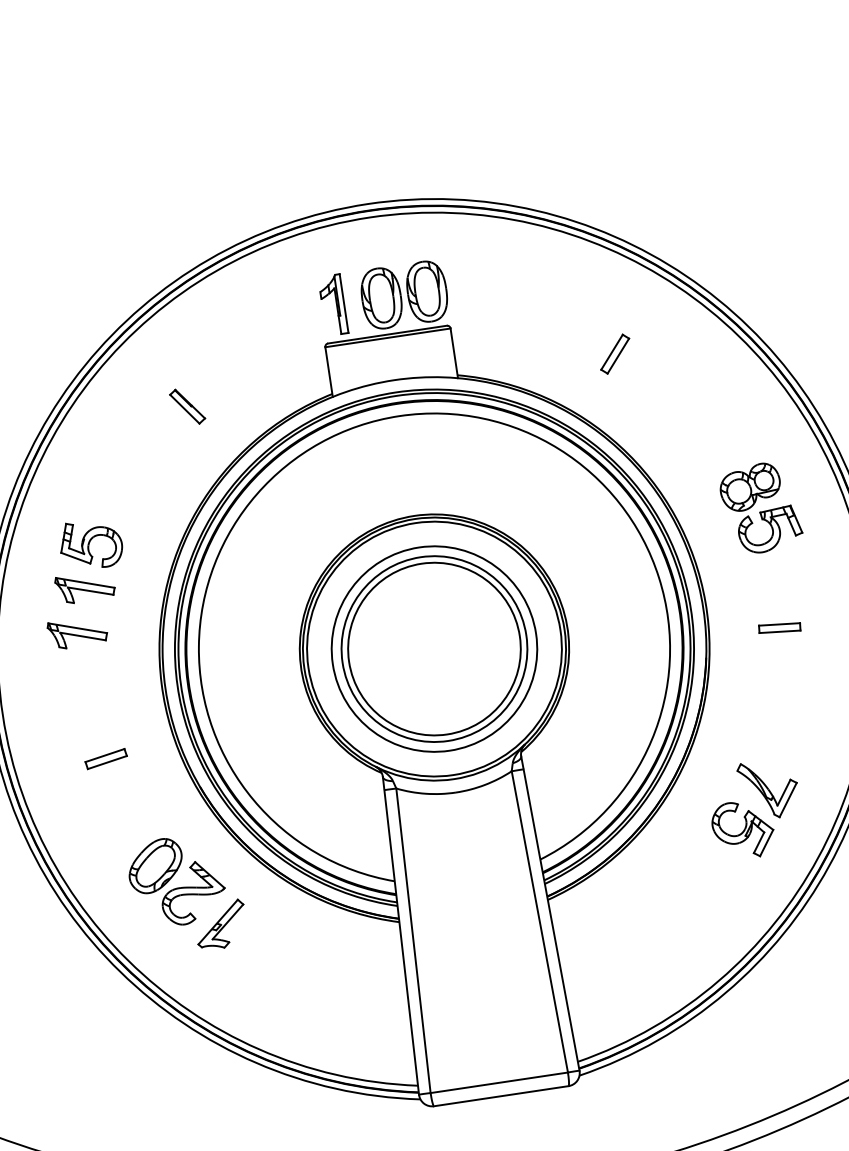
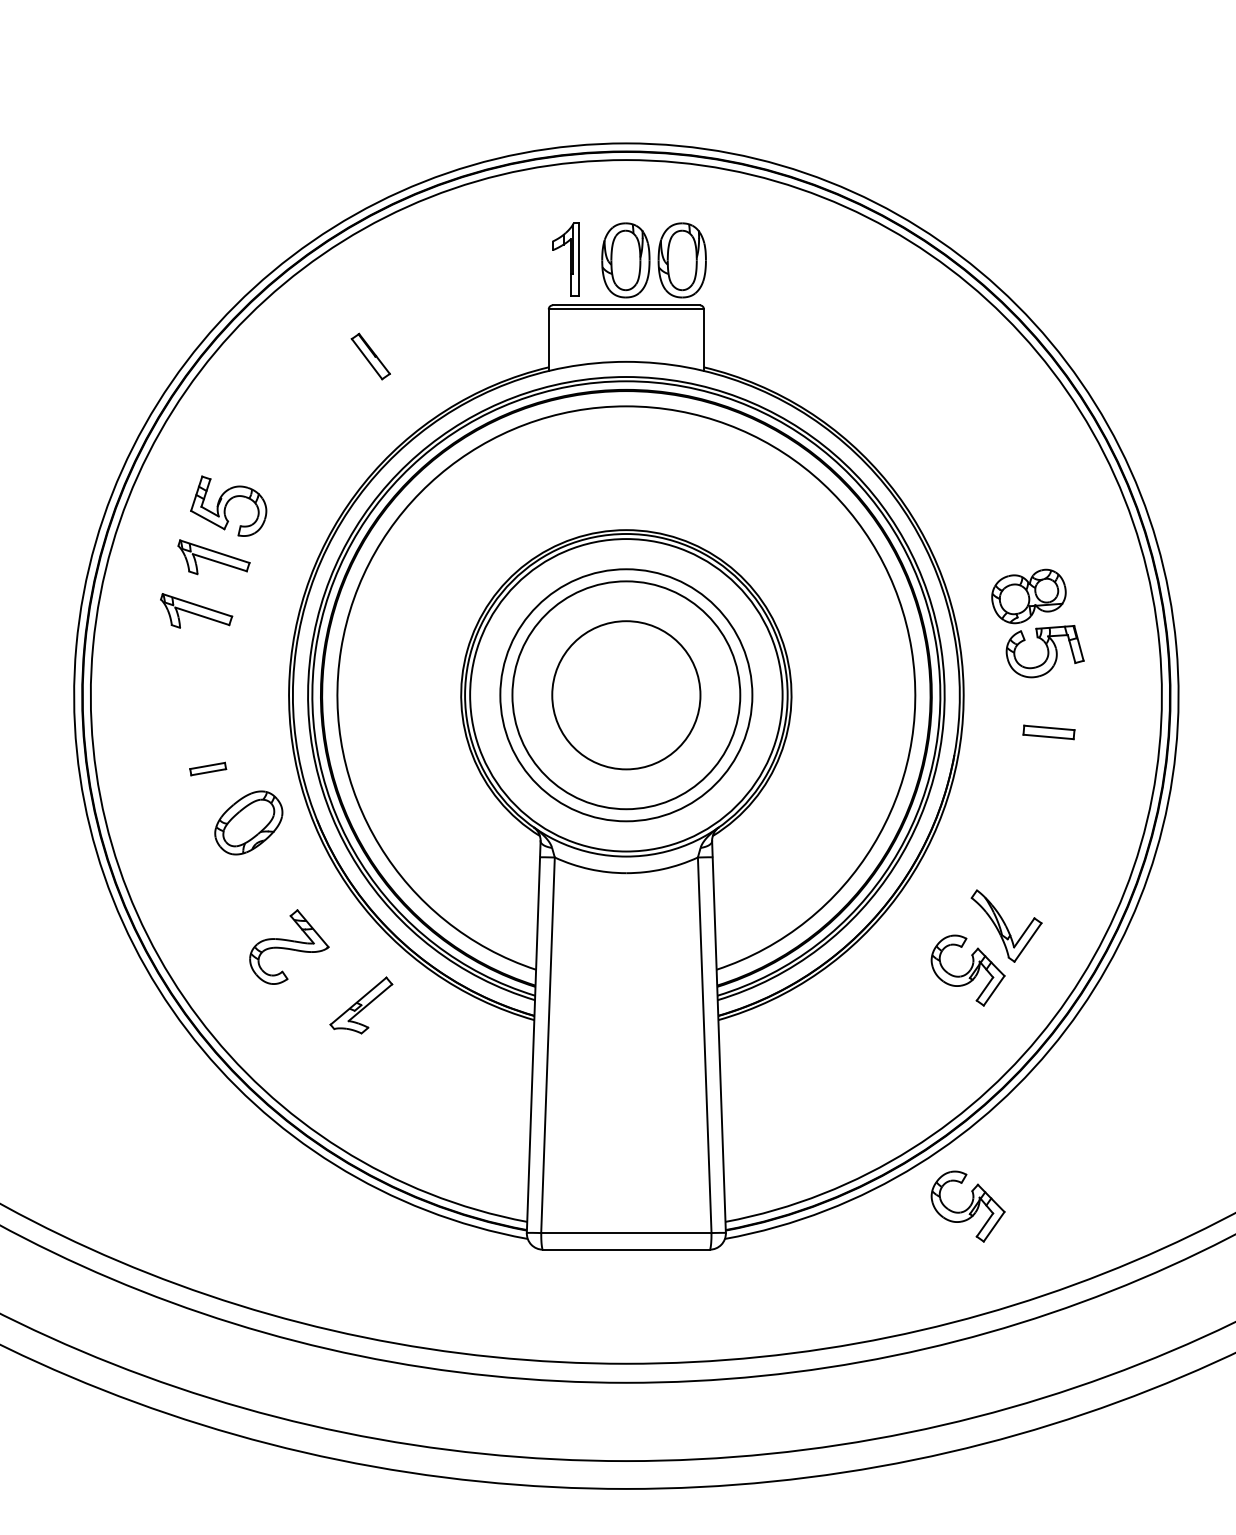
part: (614, 354) -> (898, 370), removed
part: (760, 508) -> (1037, 623), moved
circle: (434, 649) -> (626, 695), size x0.7
part: (105, 758) -> (207, 768), size x0.7
part: (155, 865) -> (248, 822), moved
part: (221, 925) -> (361, 1005), moved
part: (771, 1020) -> (967, 1206), added

